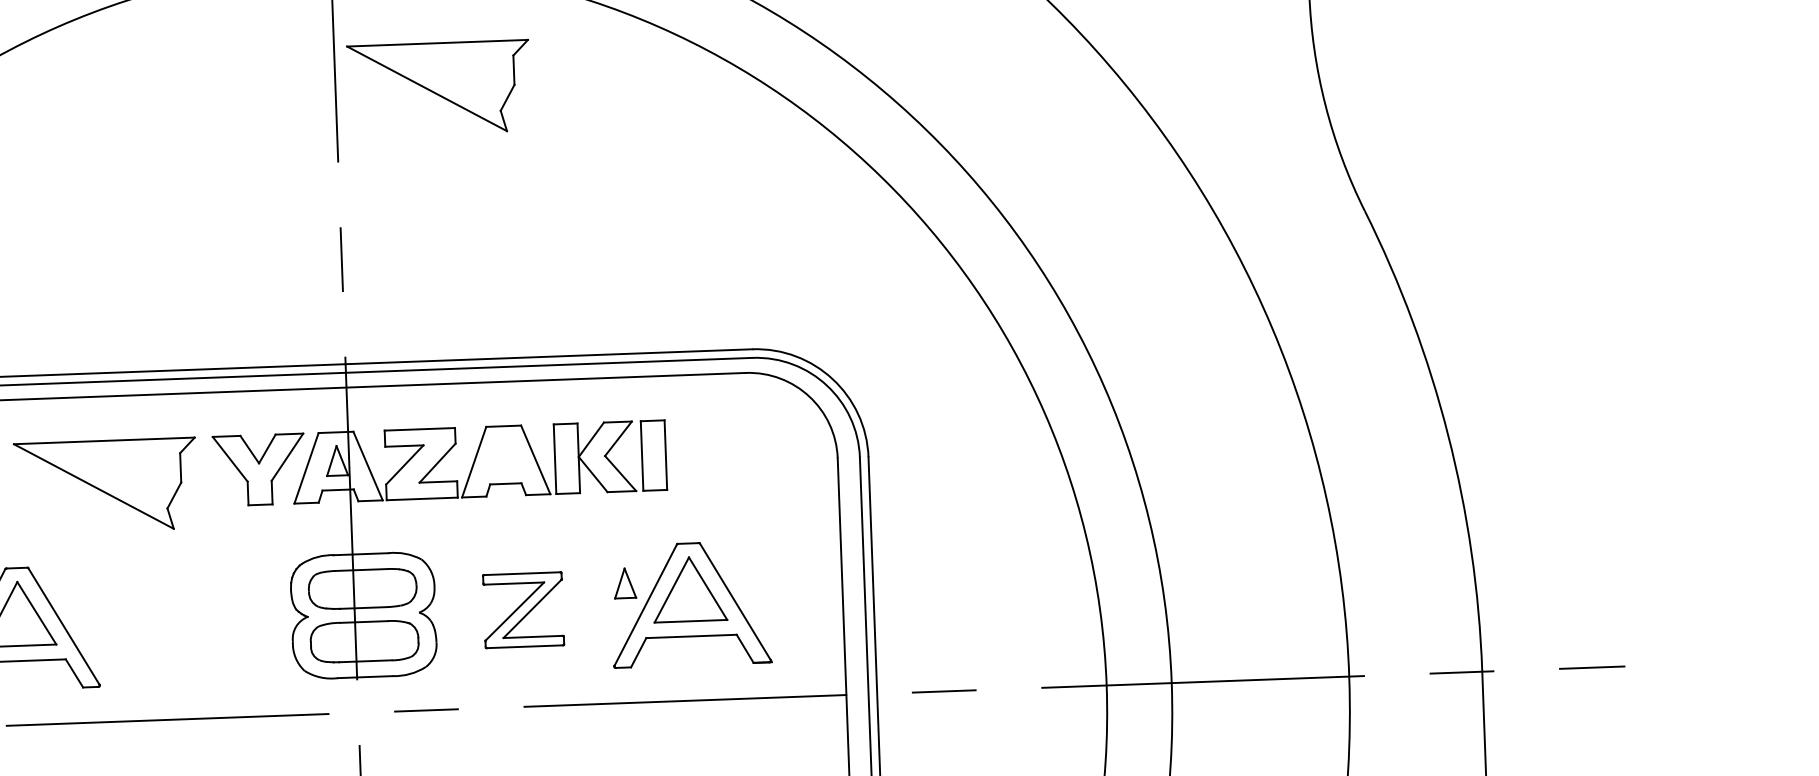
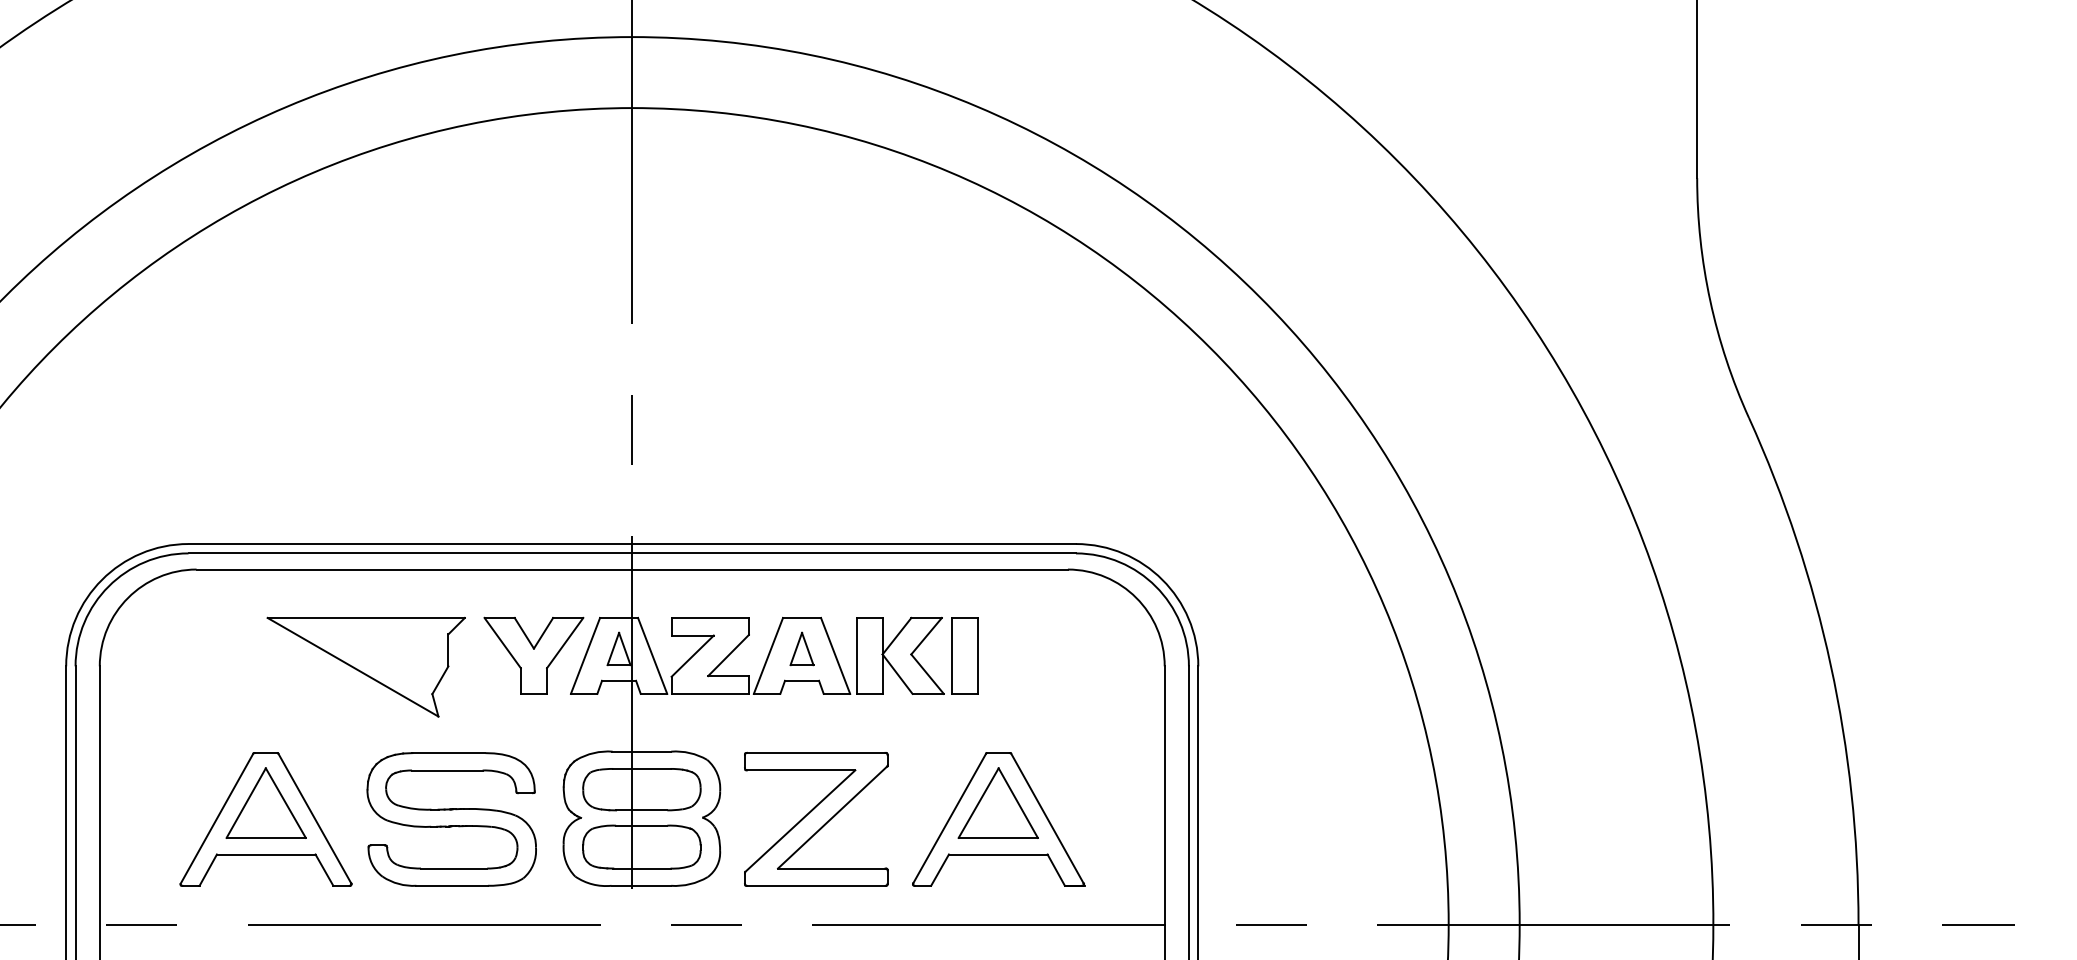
part: (438, 87) -> (744, 246), removed
part: (624, 582) -> (801, 648), moved
part: (523, 609) -> (816, 818), size x1.67
part: (189, 622) -> (451, 819), added

